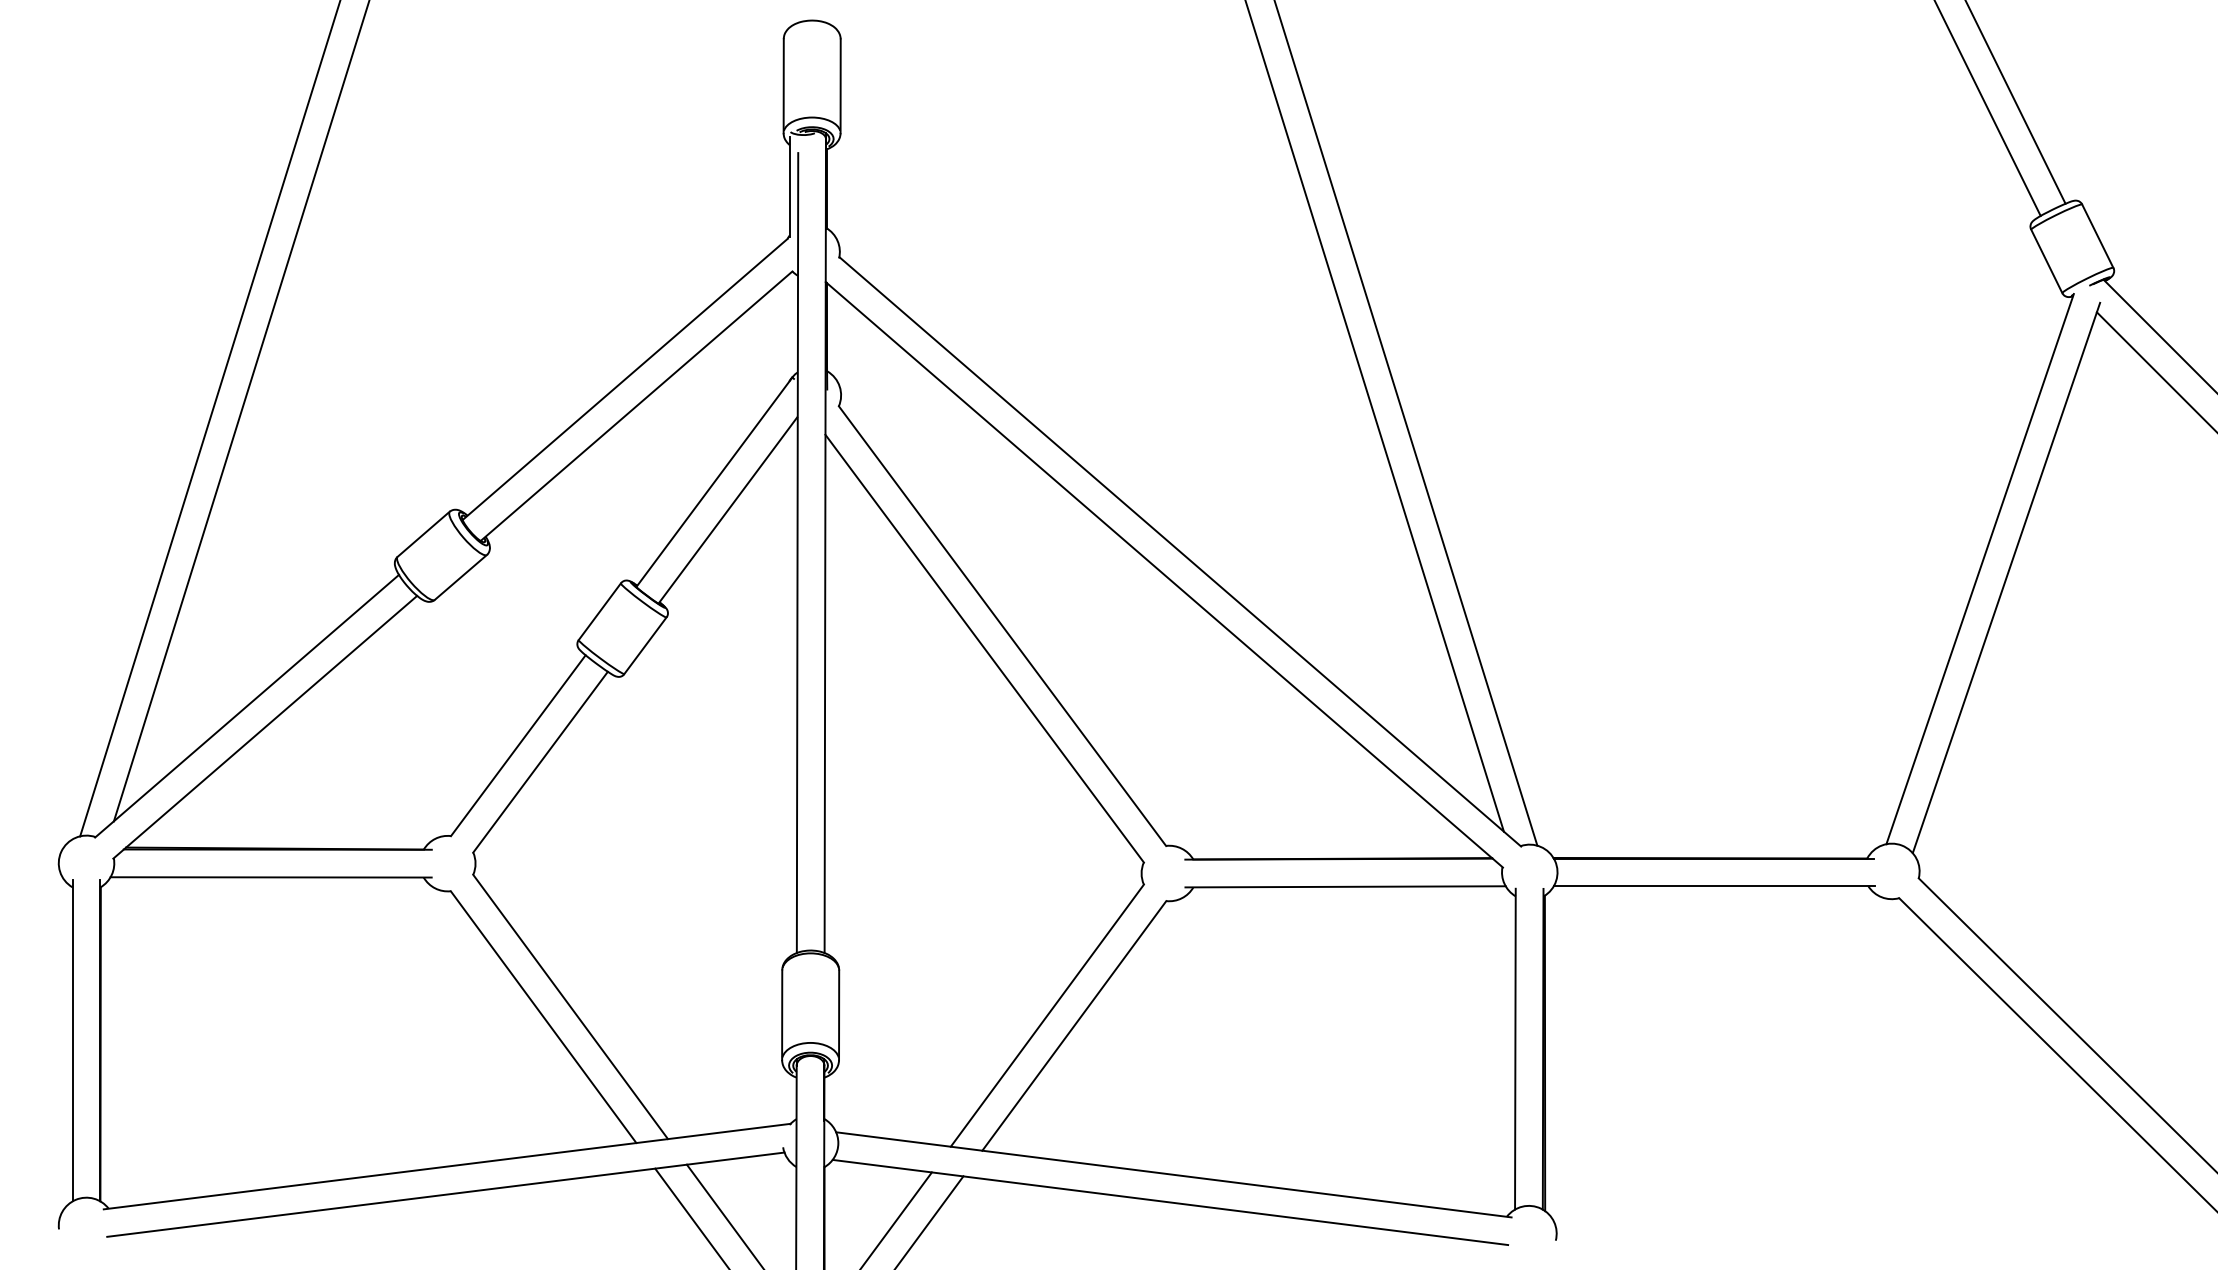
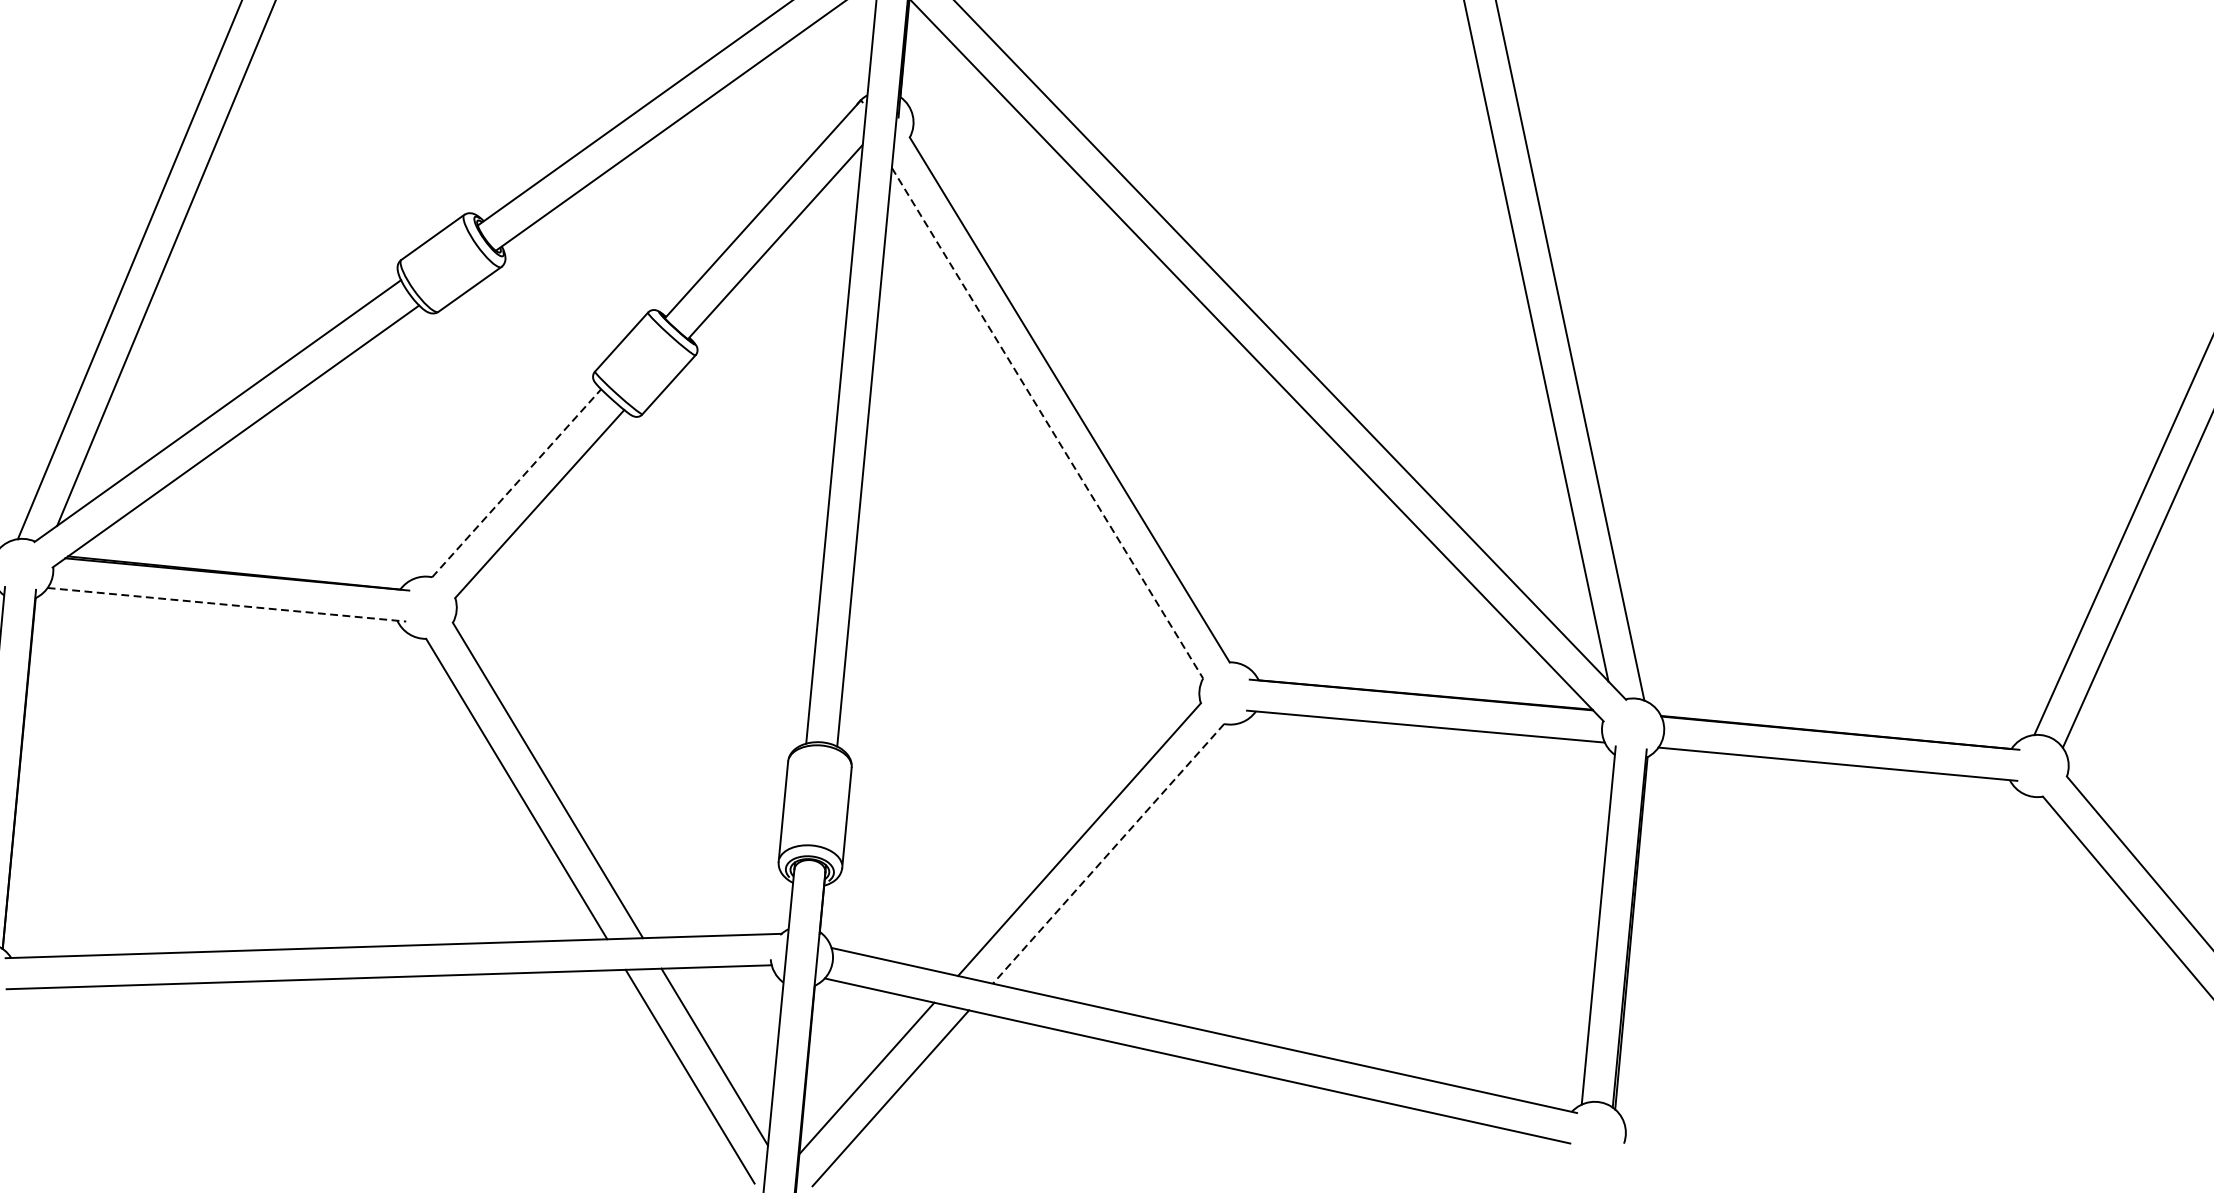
line: (984, 648) -> (1047, 423), solid -> dashed
line: (518, 745) -> (516, 483), solid -> dashed
line: (271, 877) -> (227, 604), solid -> dashed
line: (1074, 1026) -> (1108, 854), solid -> dashed

